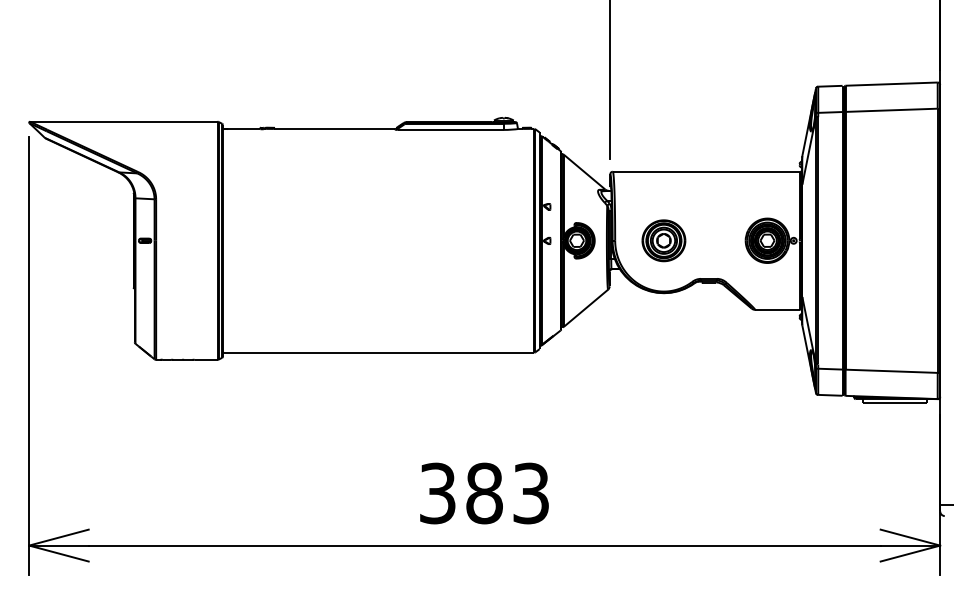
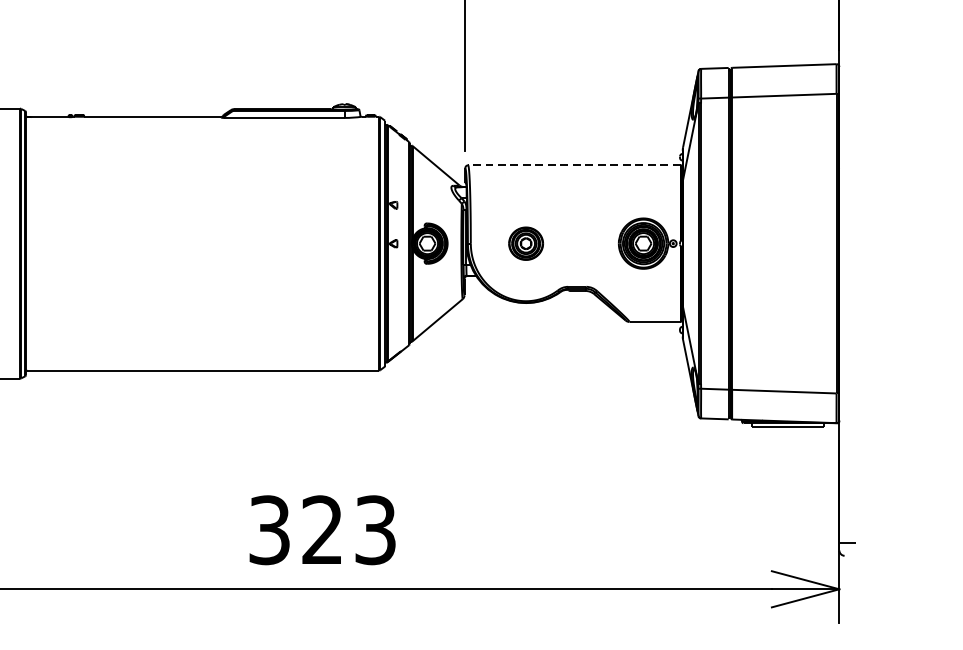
line: (706, 171) -> (574, 165), solid -> dashed
part: (663, 240) -> (525, 243), size x0.7
text: (484, 493) -> (322, 530), 383 -> 323

